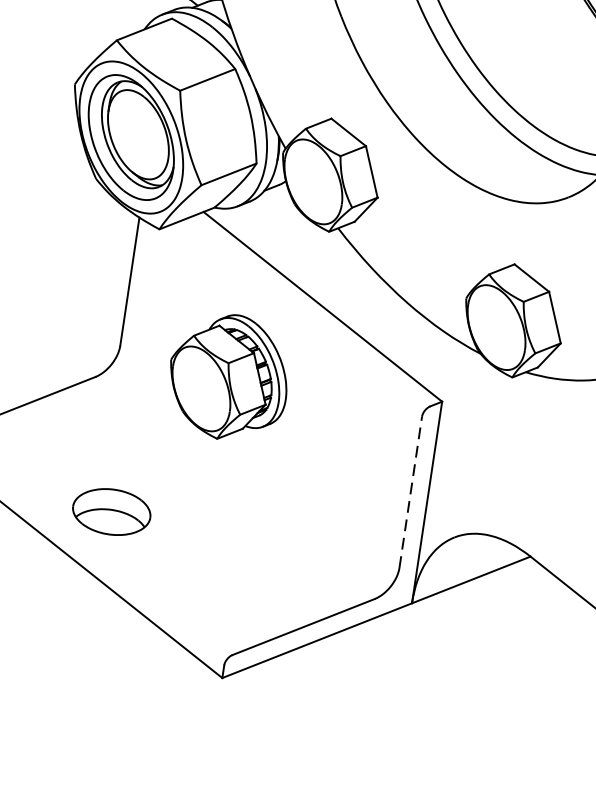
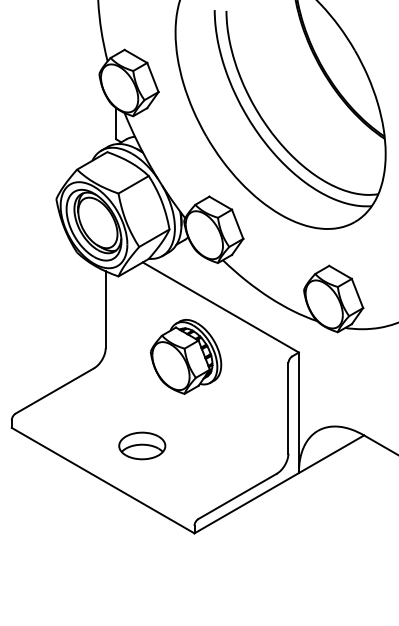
part: (228, 376) -> (185, 356), moved
line: (411, 491) -> (288, 407), dashed -> solid
part: (112, 511) -> (142, 445), moved

